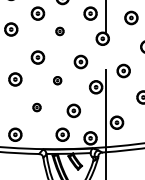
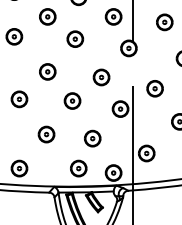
part: (59, 31) -> (74, 39), size x1.67
part: (57, 80) -> (72, 100), size x1.67
part: (36, 107) -> (45, 134), size x1.67

